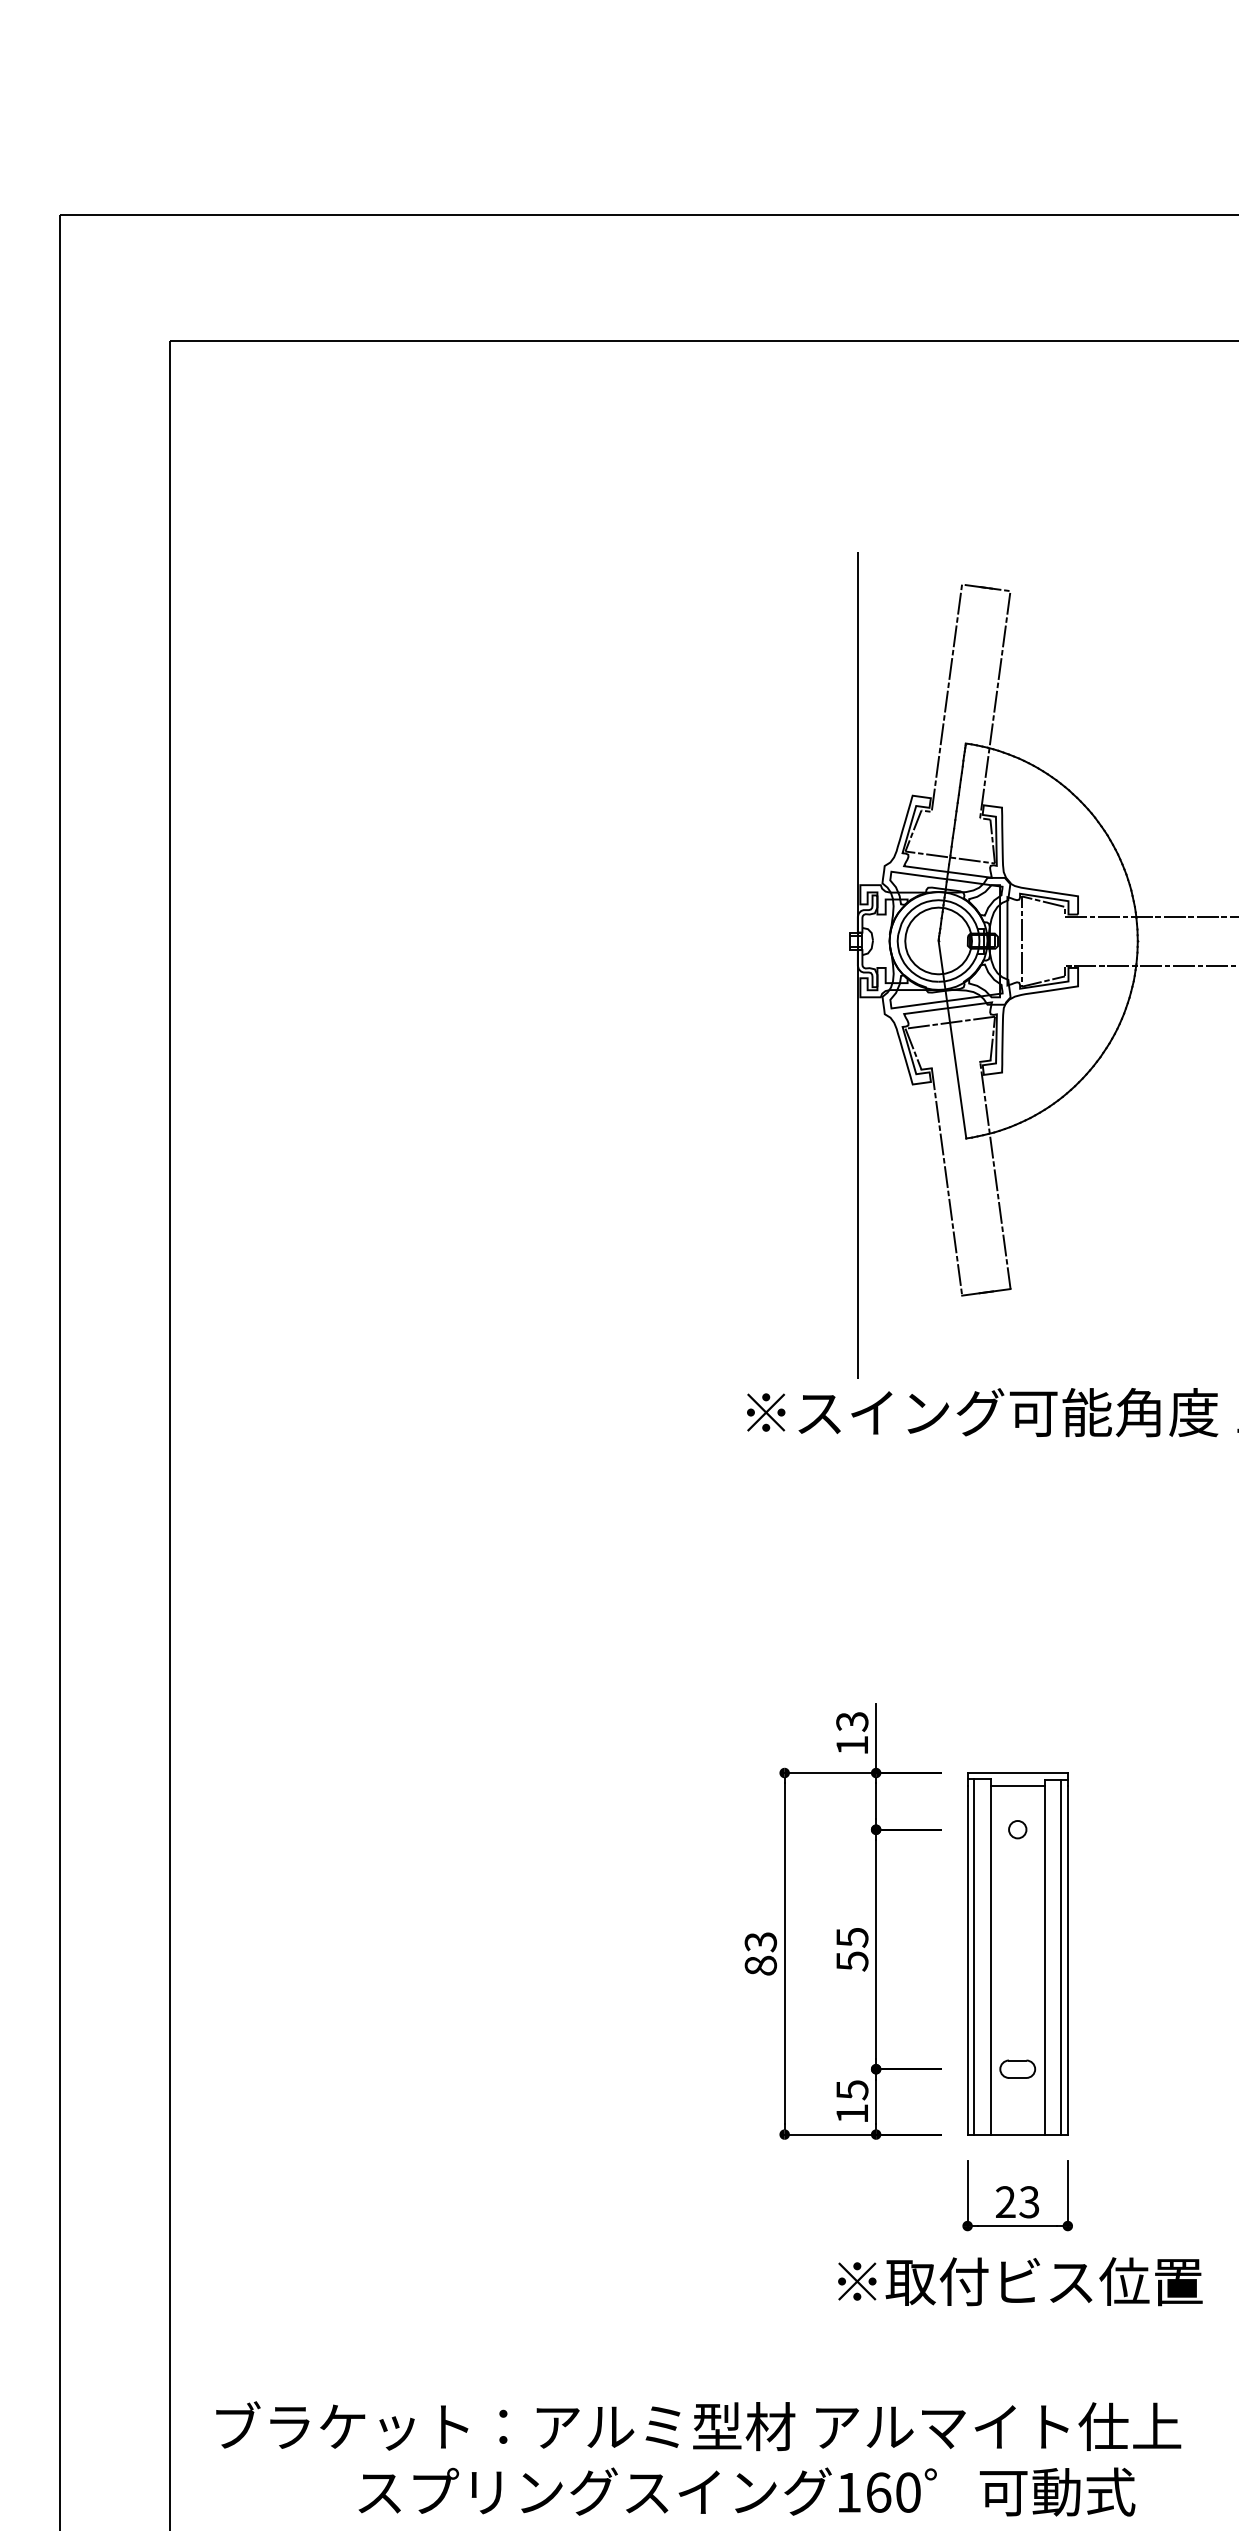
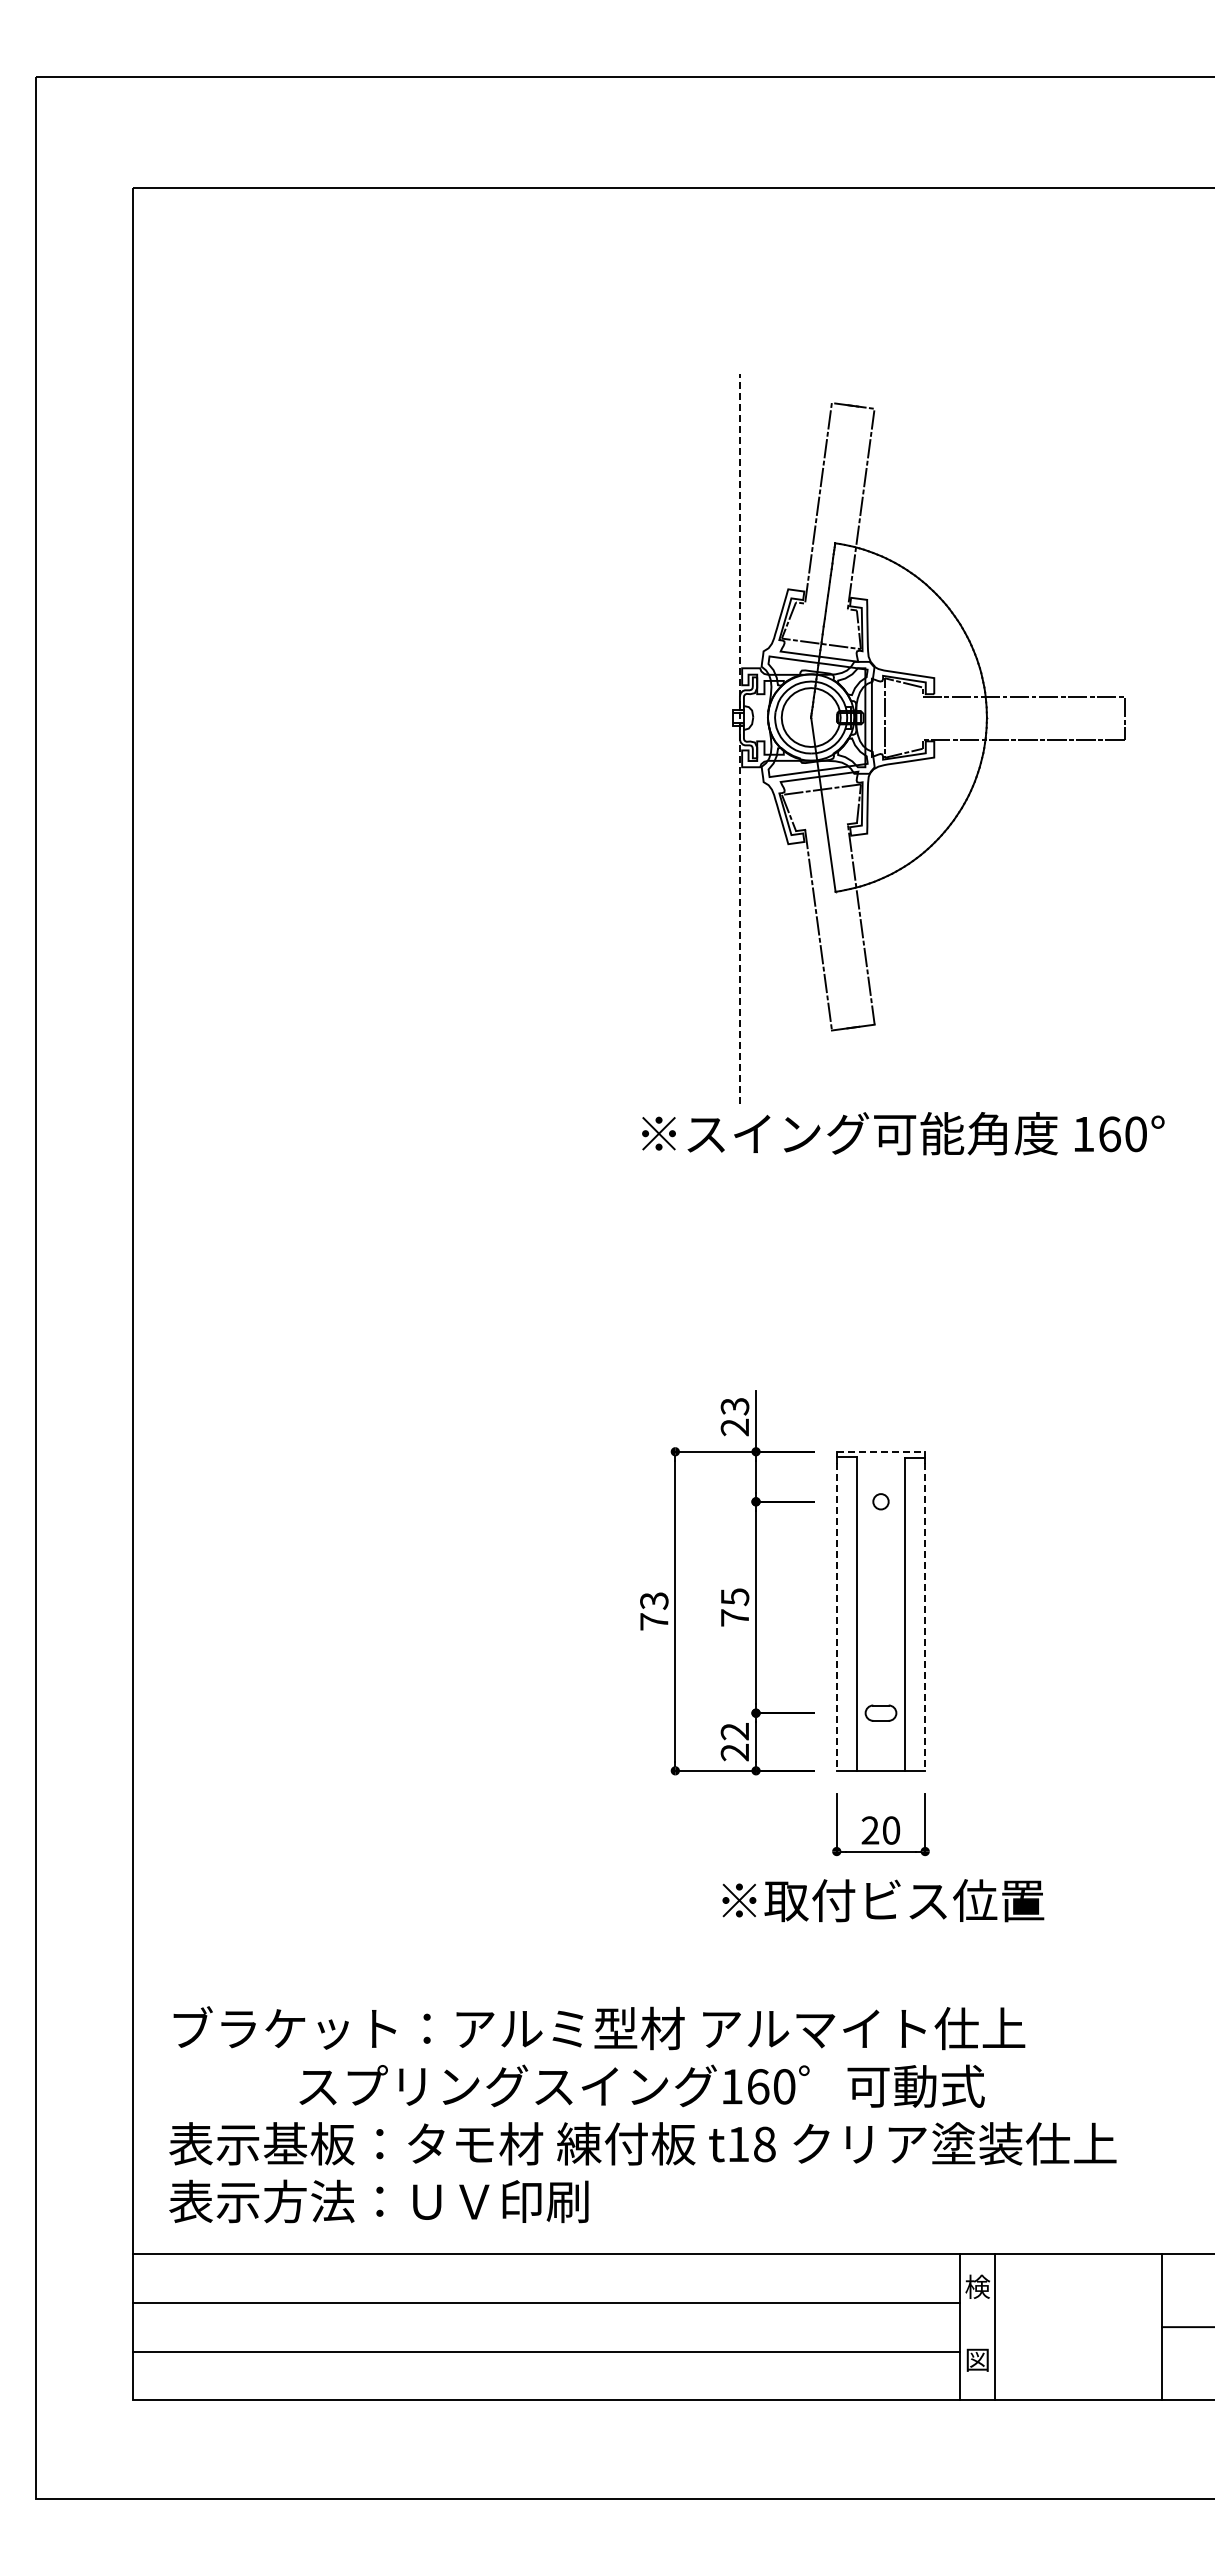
line: (857, 964) -> (739, 738), solid -> dashed
text: (851, 1745) -> (734, 1427), 13 -> 23
line: (1018, 1772) -> (881, 1451), solid -> dashed
line: (1018, 1786) -> (881, 1463), removed
line: (974, 1956) -> (842, 1613), removed
line: (1061, 1956) -> (919, 1613), removed
line: (967, 1960) -> (836, 1617), solid -> dashed
line: (1068, 1960) -> (925, 1617), solid -> dashed
text: (852, 1961) -> (735, 1618), 55 -> 75
text: (761, 1965) -> (654, 1621), 83 -> 73
text: (851, 2102) -> (734, 1742), 15 -> 22
text: (1029, 2202) -> (891, 1830), 23 -> 20

